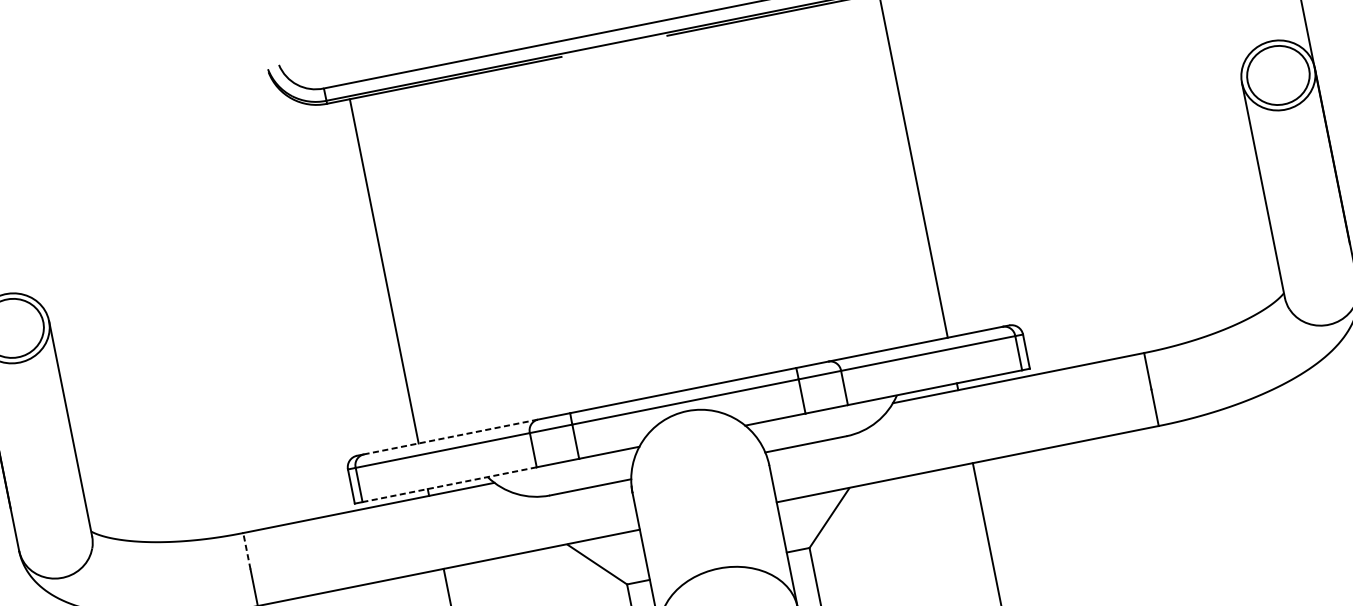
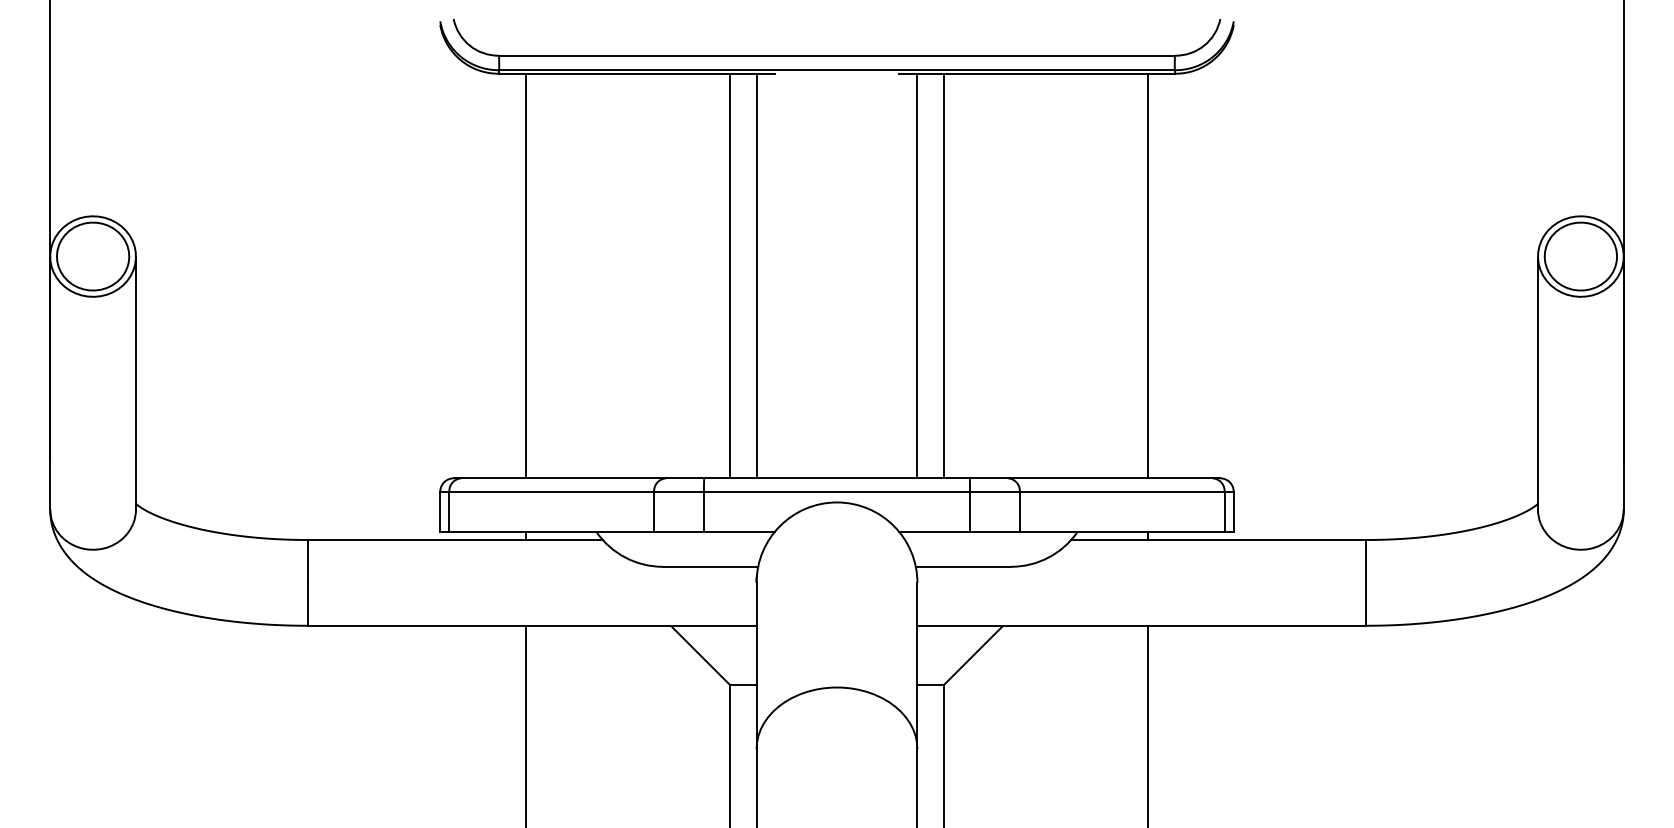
line: (740, 199) -> (944, 275), added
line: (717, 204) -> (917, 275), added
line: (580, 231) -> (756, 275), added
line: (557, 236) -> (729, 275), added
line: (451, 437) -> (564, 478), dashed -> solid
line: (449, 484) -> (551, 531), dashed -> solid
line: (246, 550) -> (307, 560), dashed -> solid

